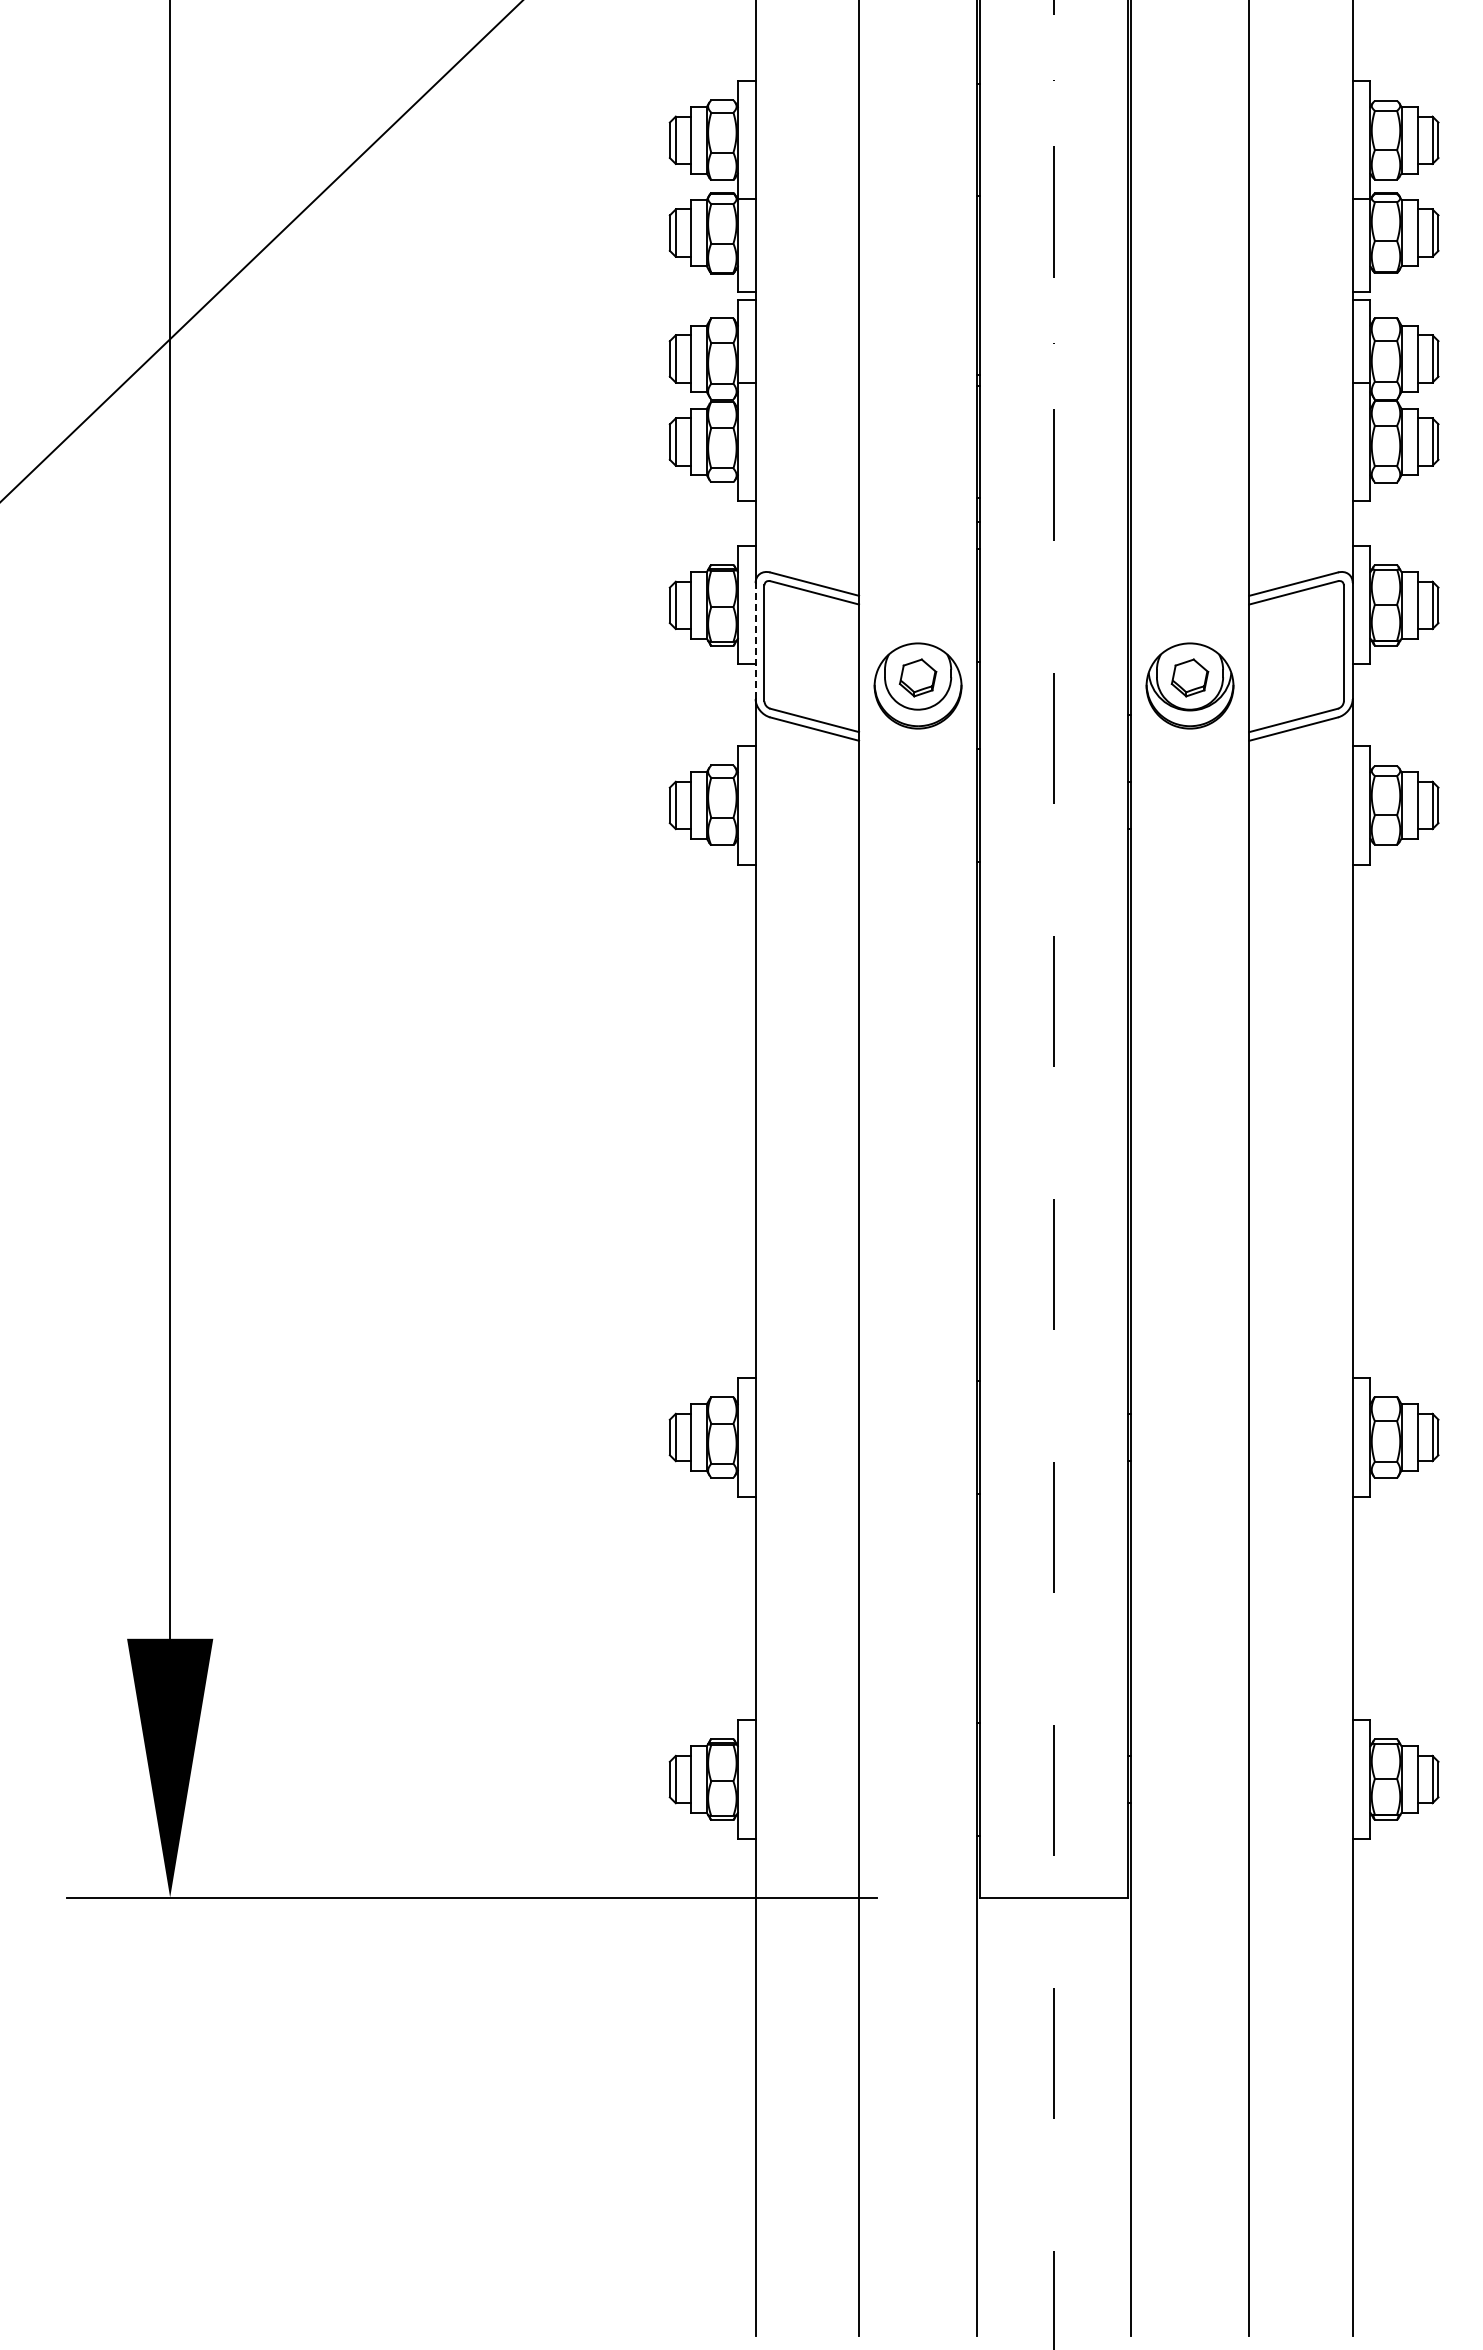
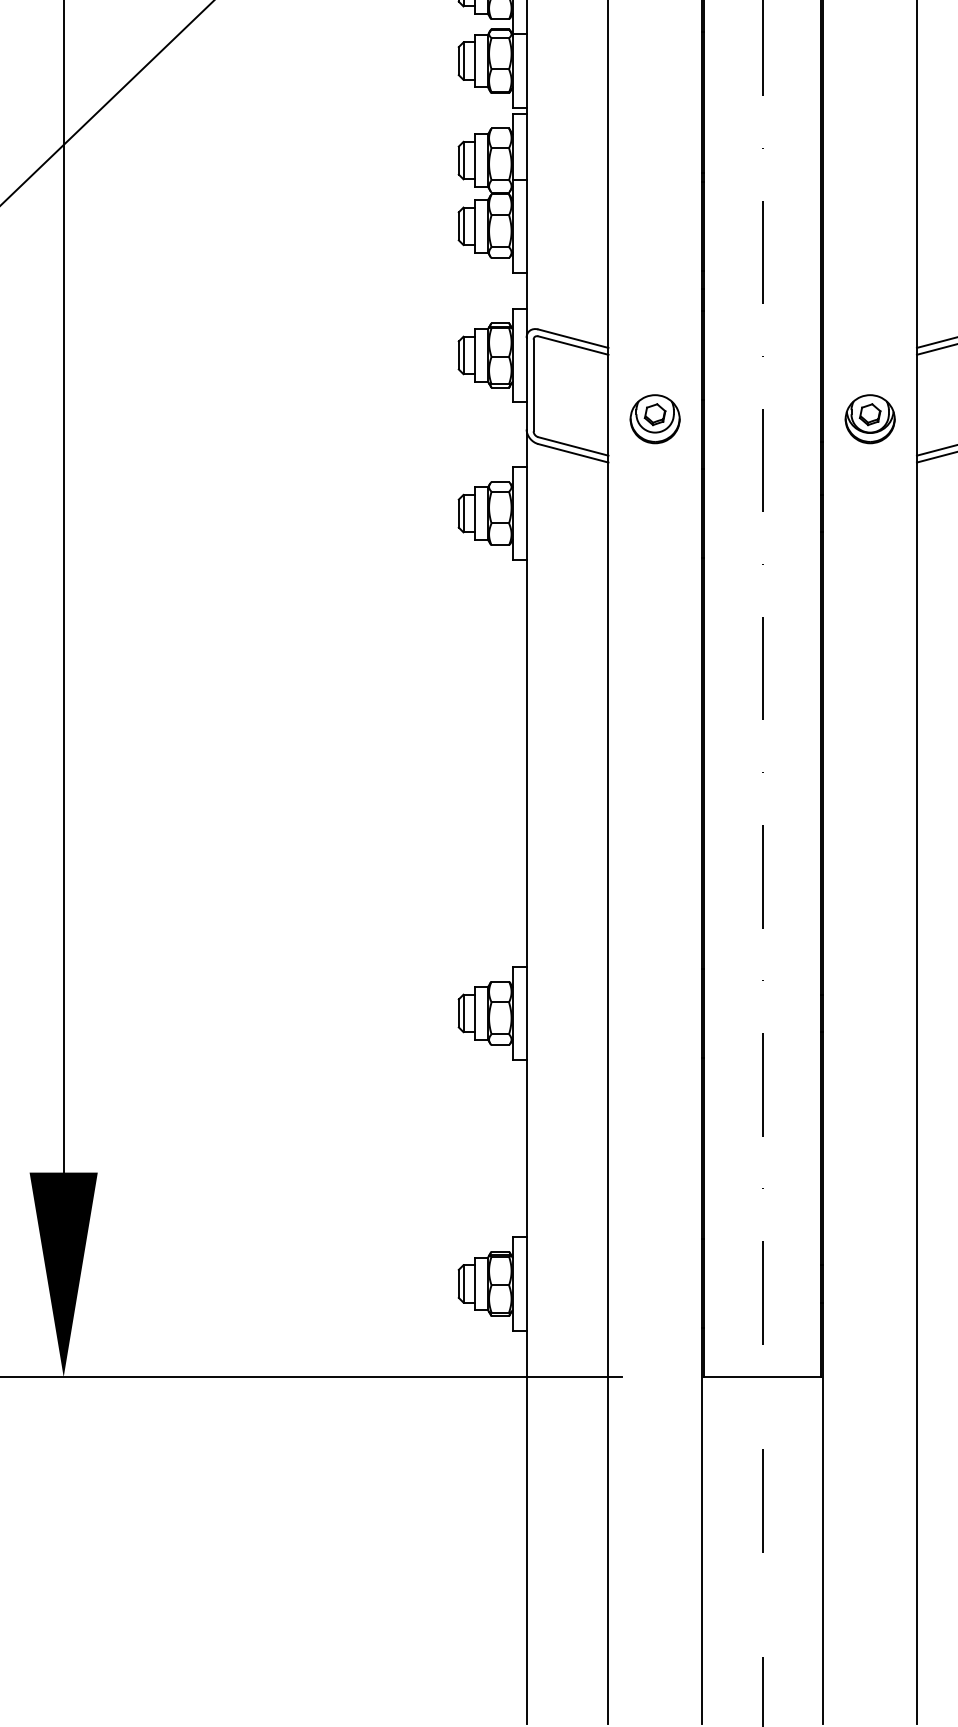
line: (755, 641) -> (526, 384), dashed -> solid
part: (918, 685) -> (655, 418), size x0.71
part: (1190, 685) -> (870, 418), size x0.71

